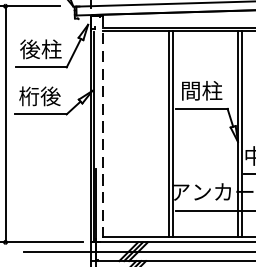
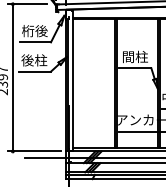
text: (40, 50) -> (34, 31), 後柱 -> 桁後
text: (40, 96) -> (34, 60), 桁後 -> 後柱
line: (102, 128) -> (73, 80), dashed -> solid

